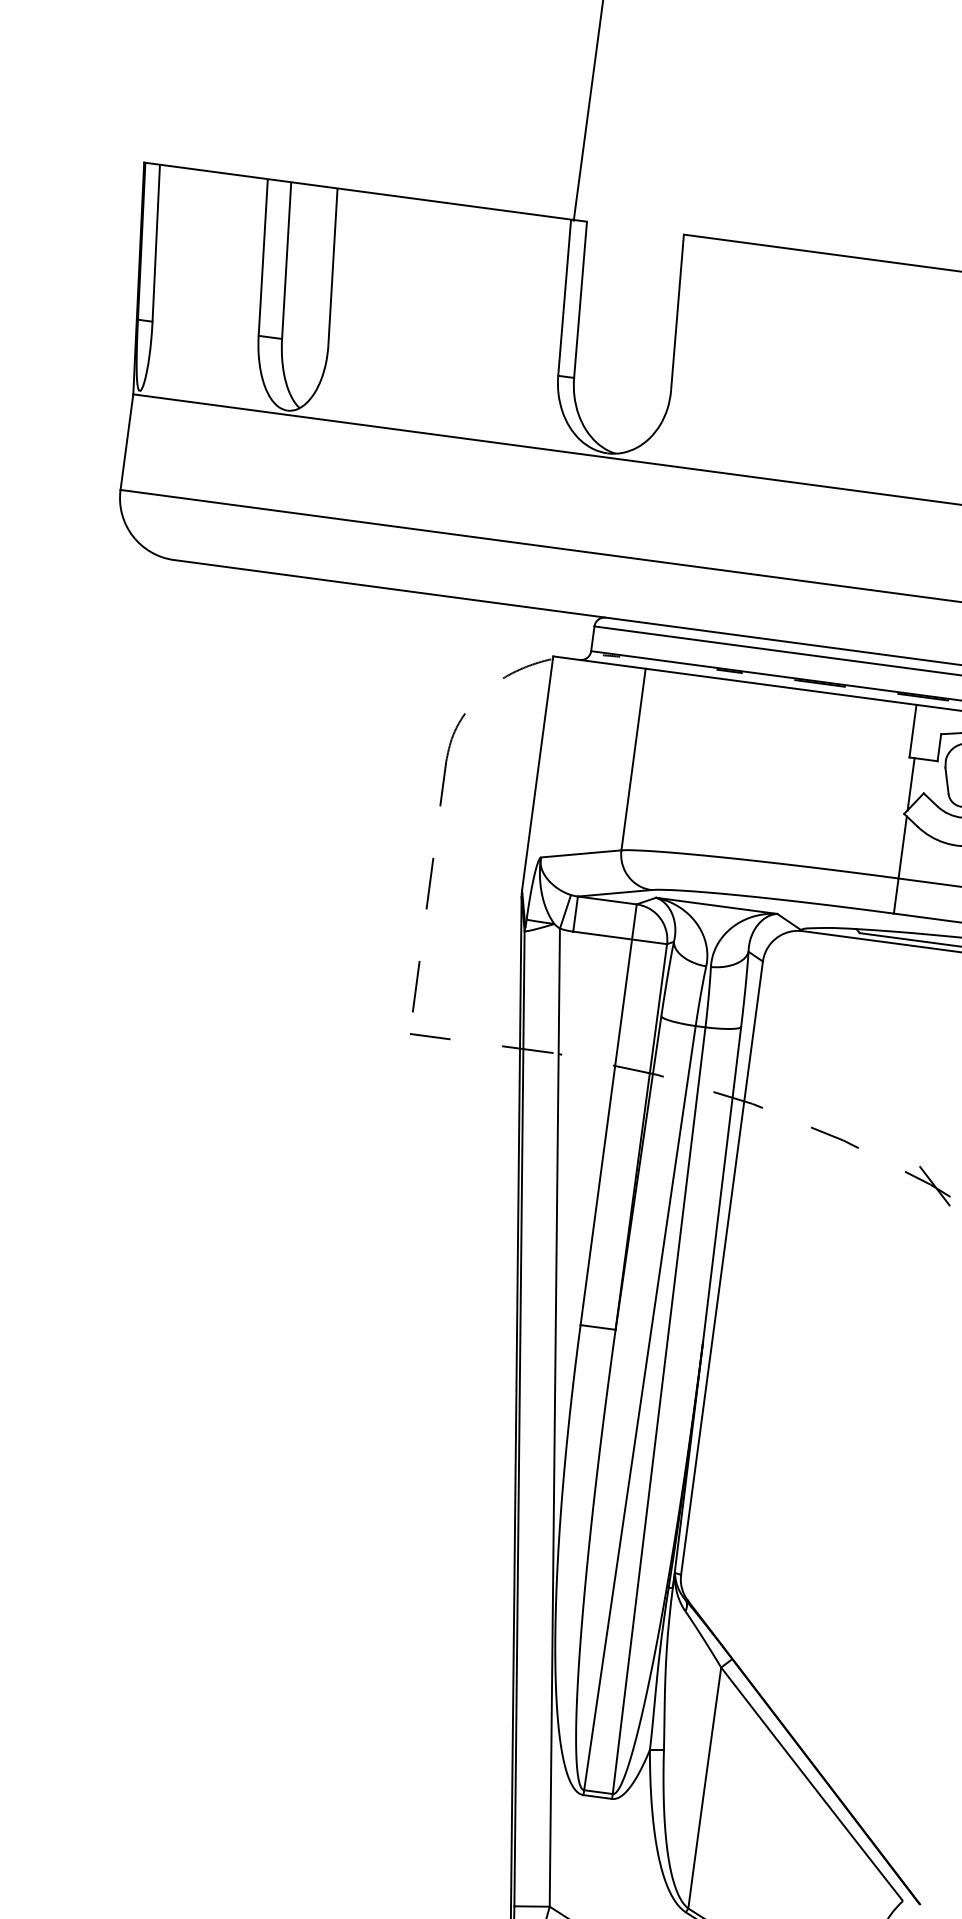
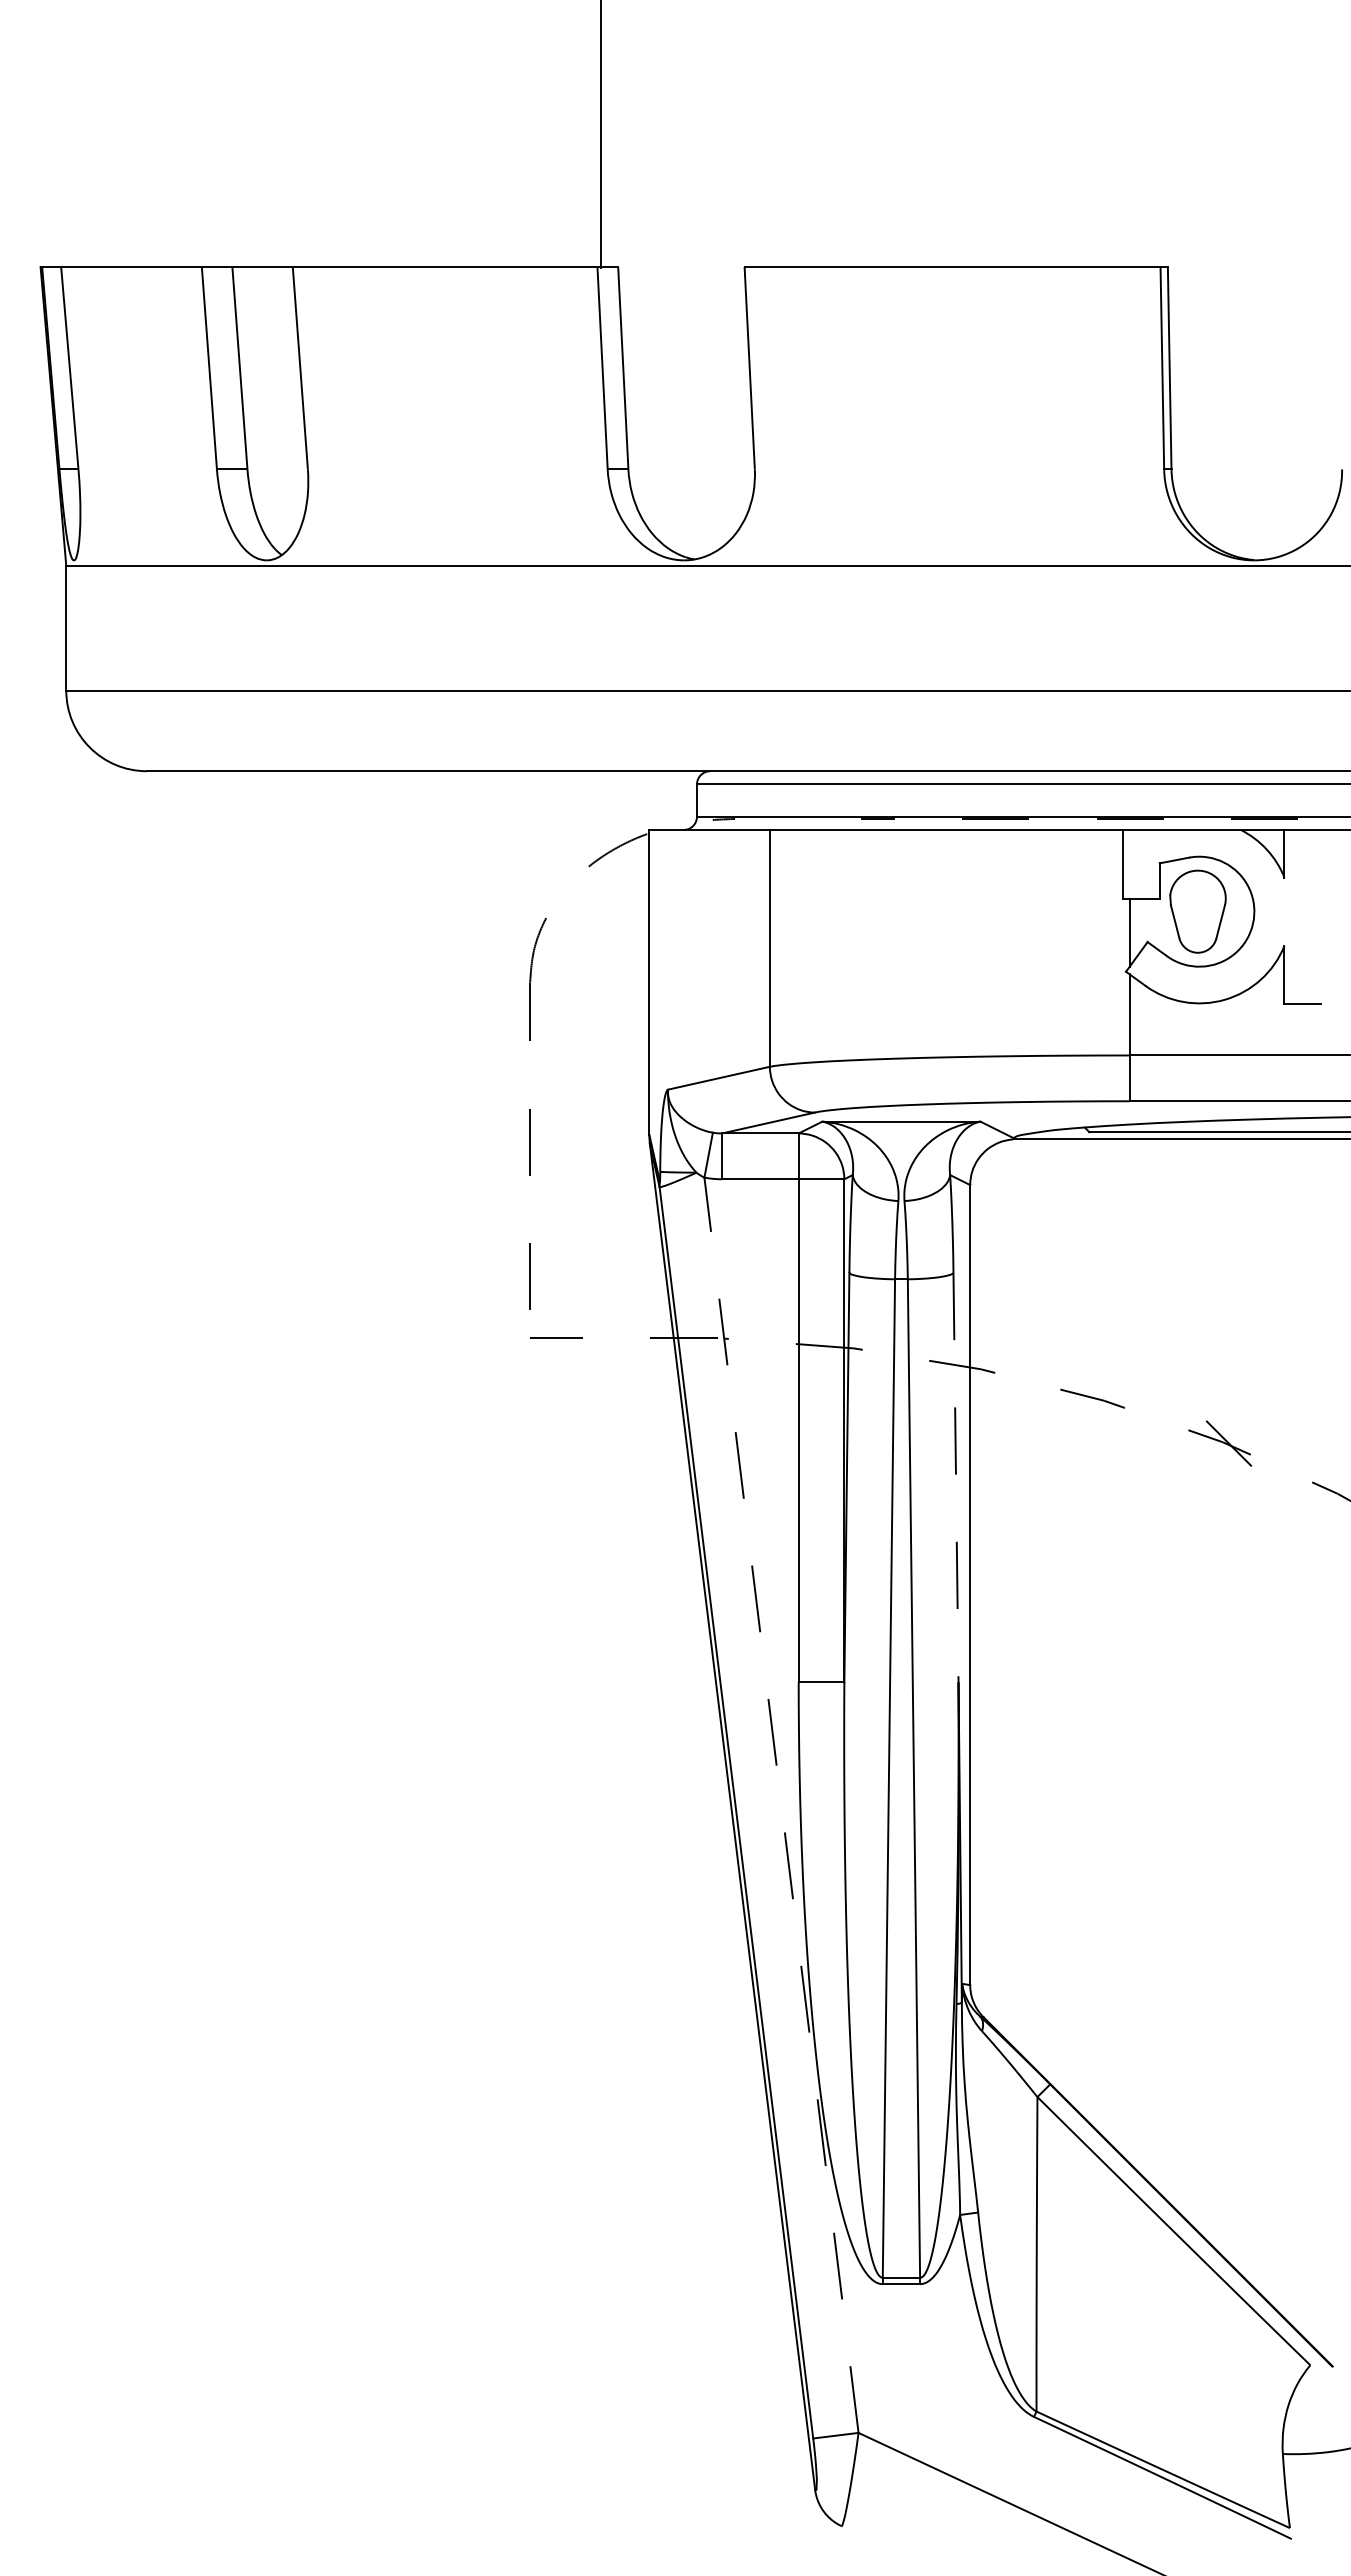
line: (722, 1184) -> (956, 1477), solid -> dashed
line: (554, 1417) -> (781, 1804), solid -> dashed

